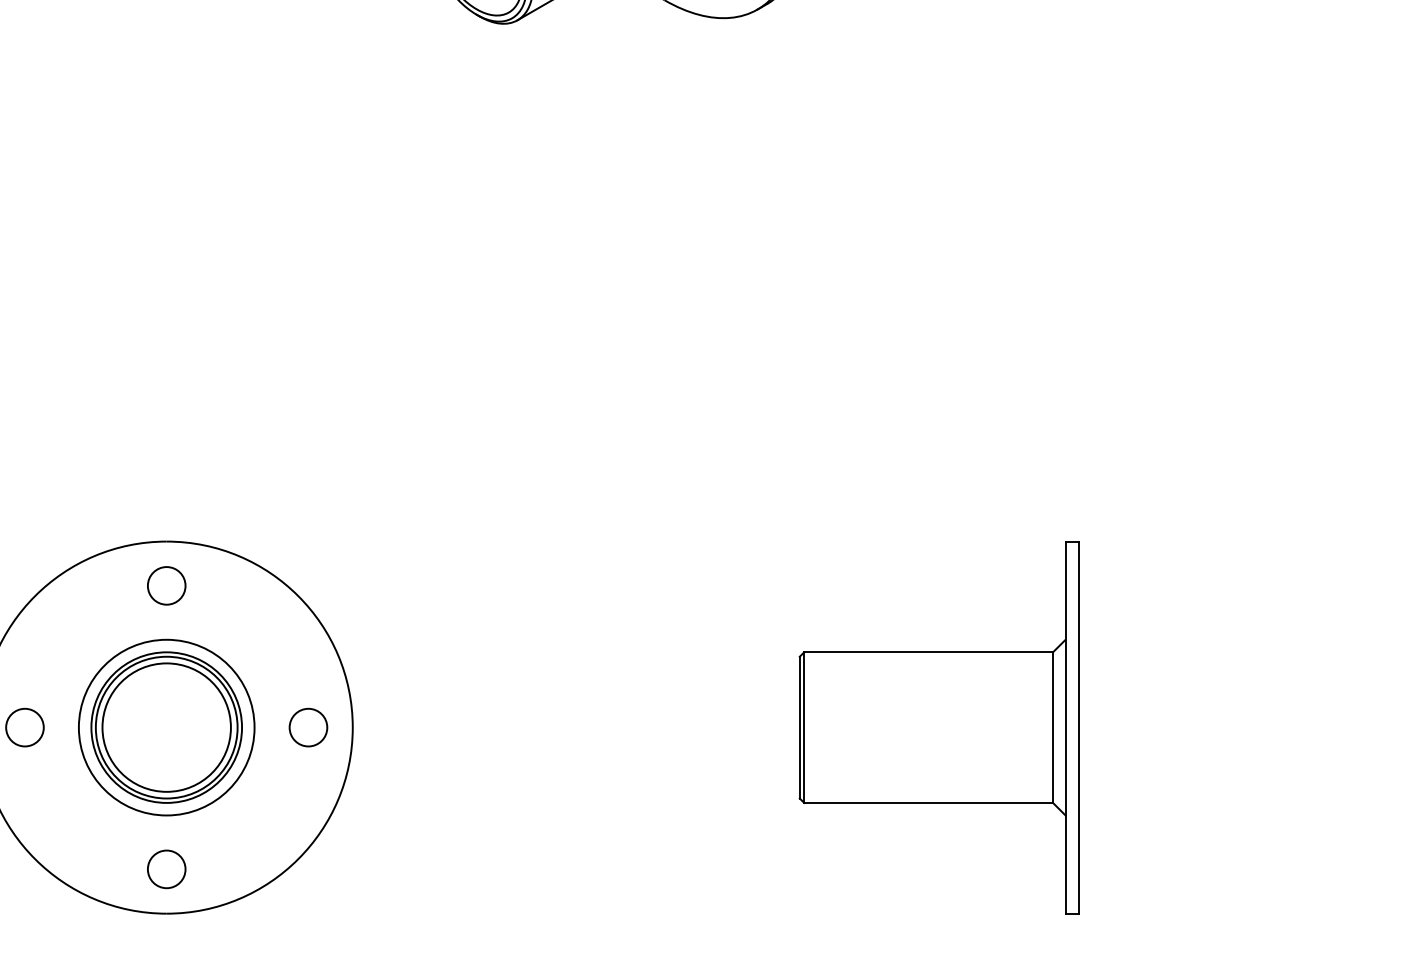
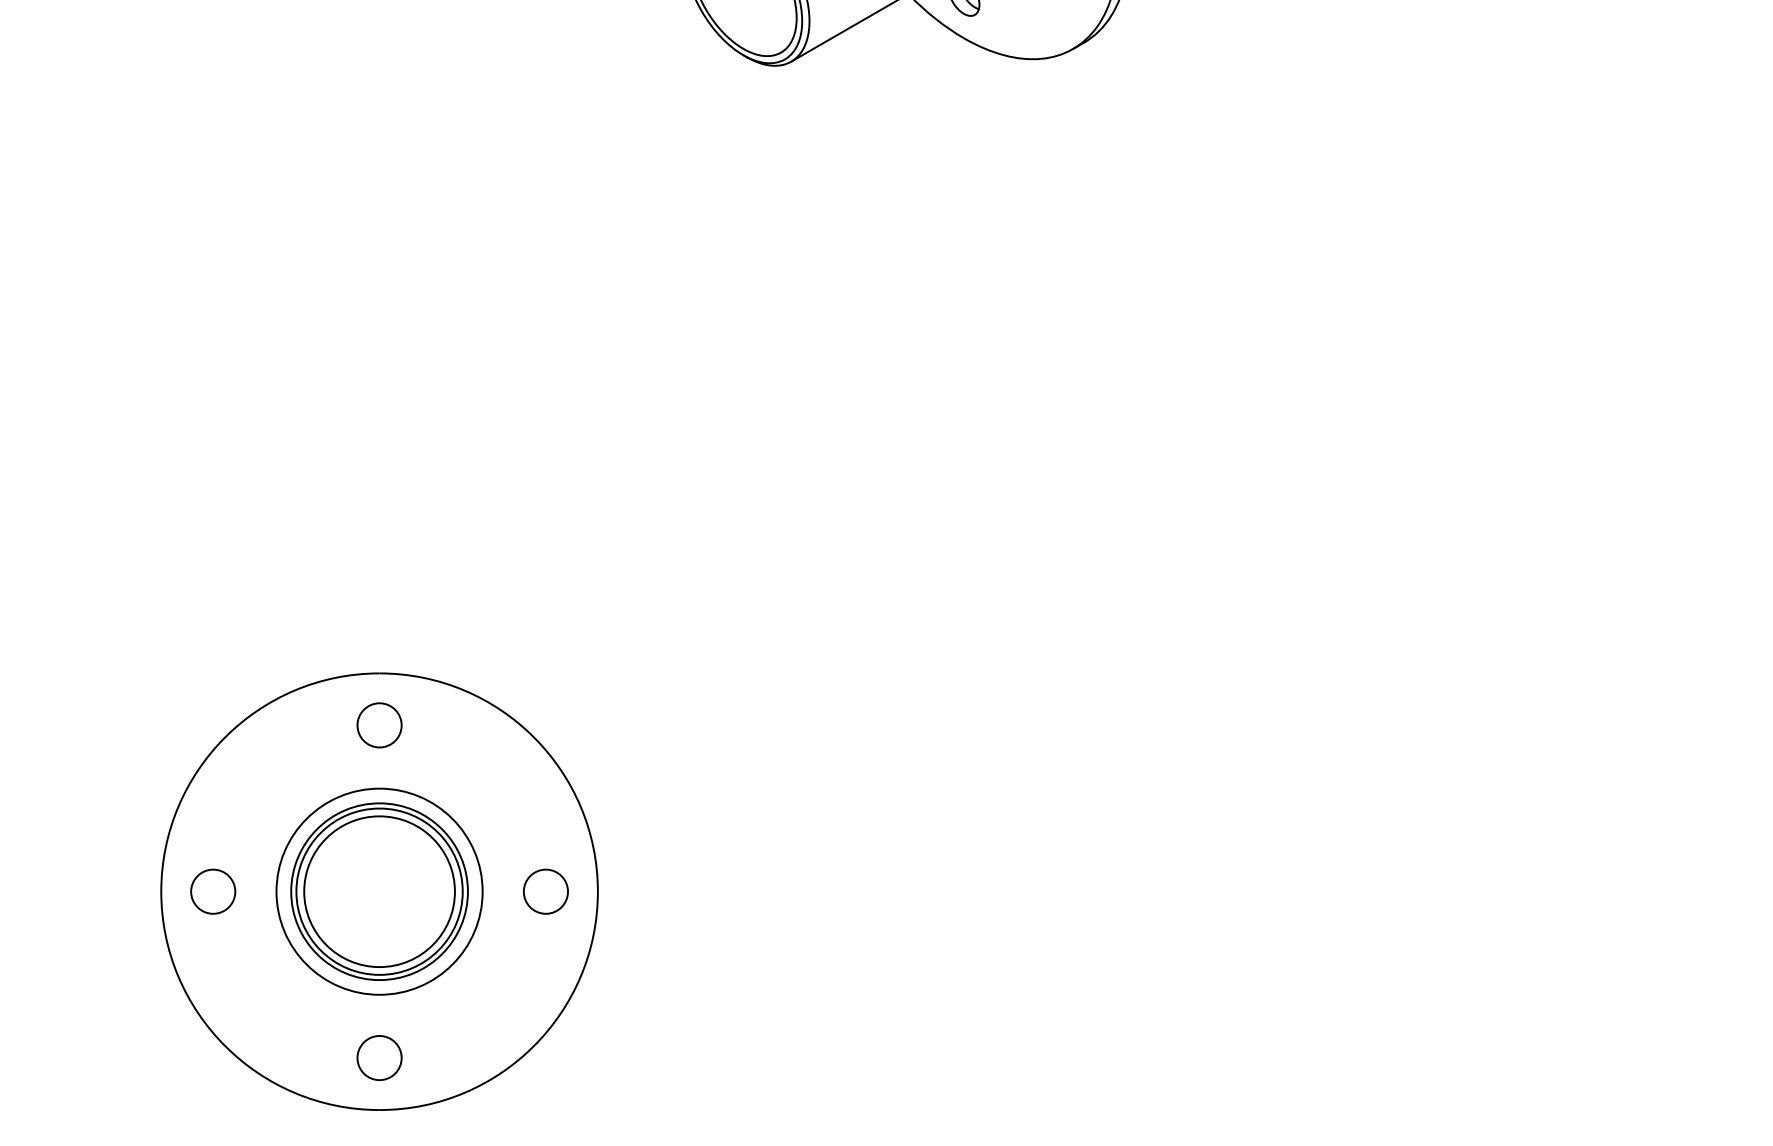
part: (938, 727) -> (1285, 891), removed

